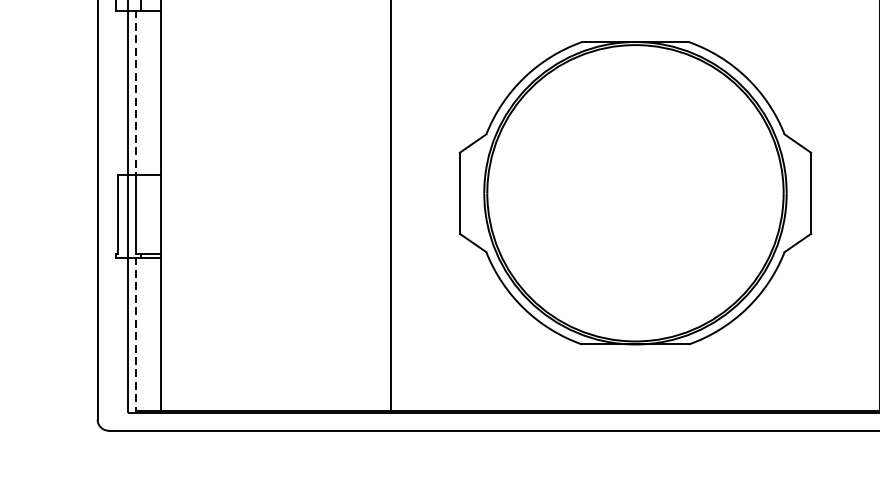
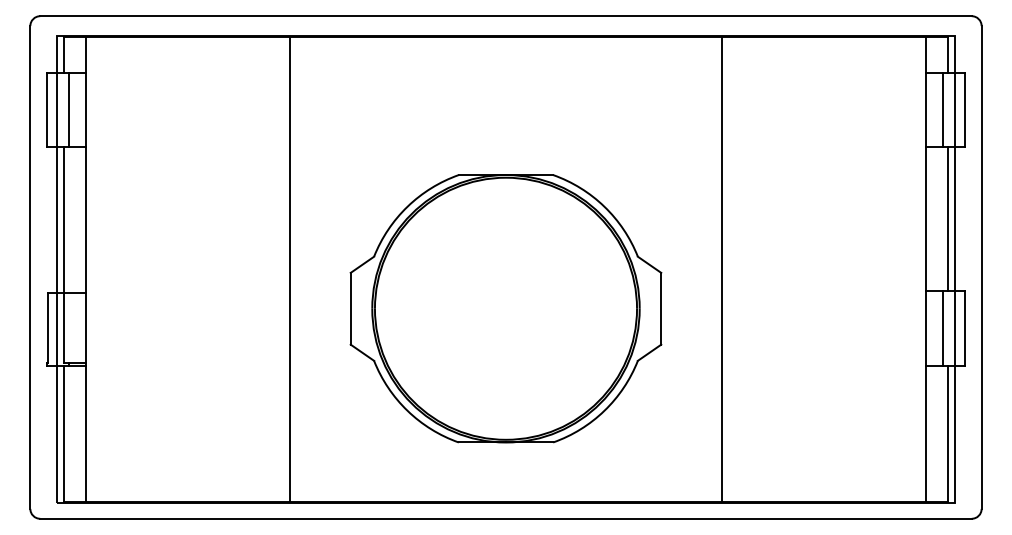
line: (136, 92) -> (64, 219), dashed -> solid
line: (136, 335) -> (64, 434), dashed -> solid

